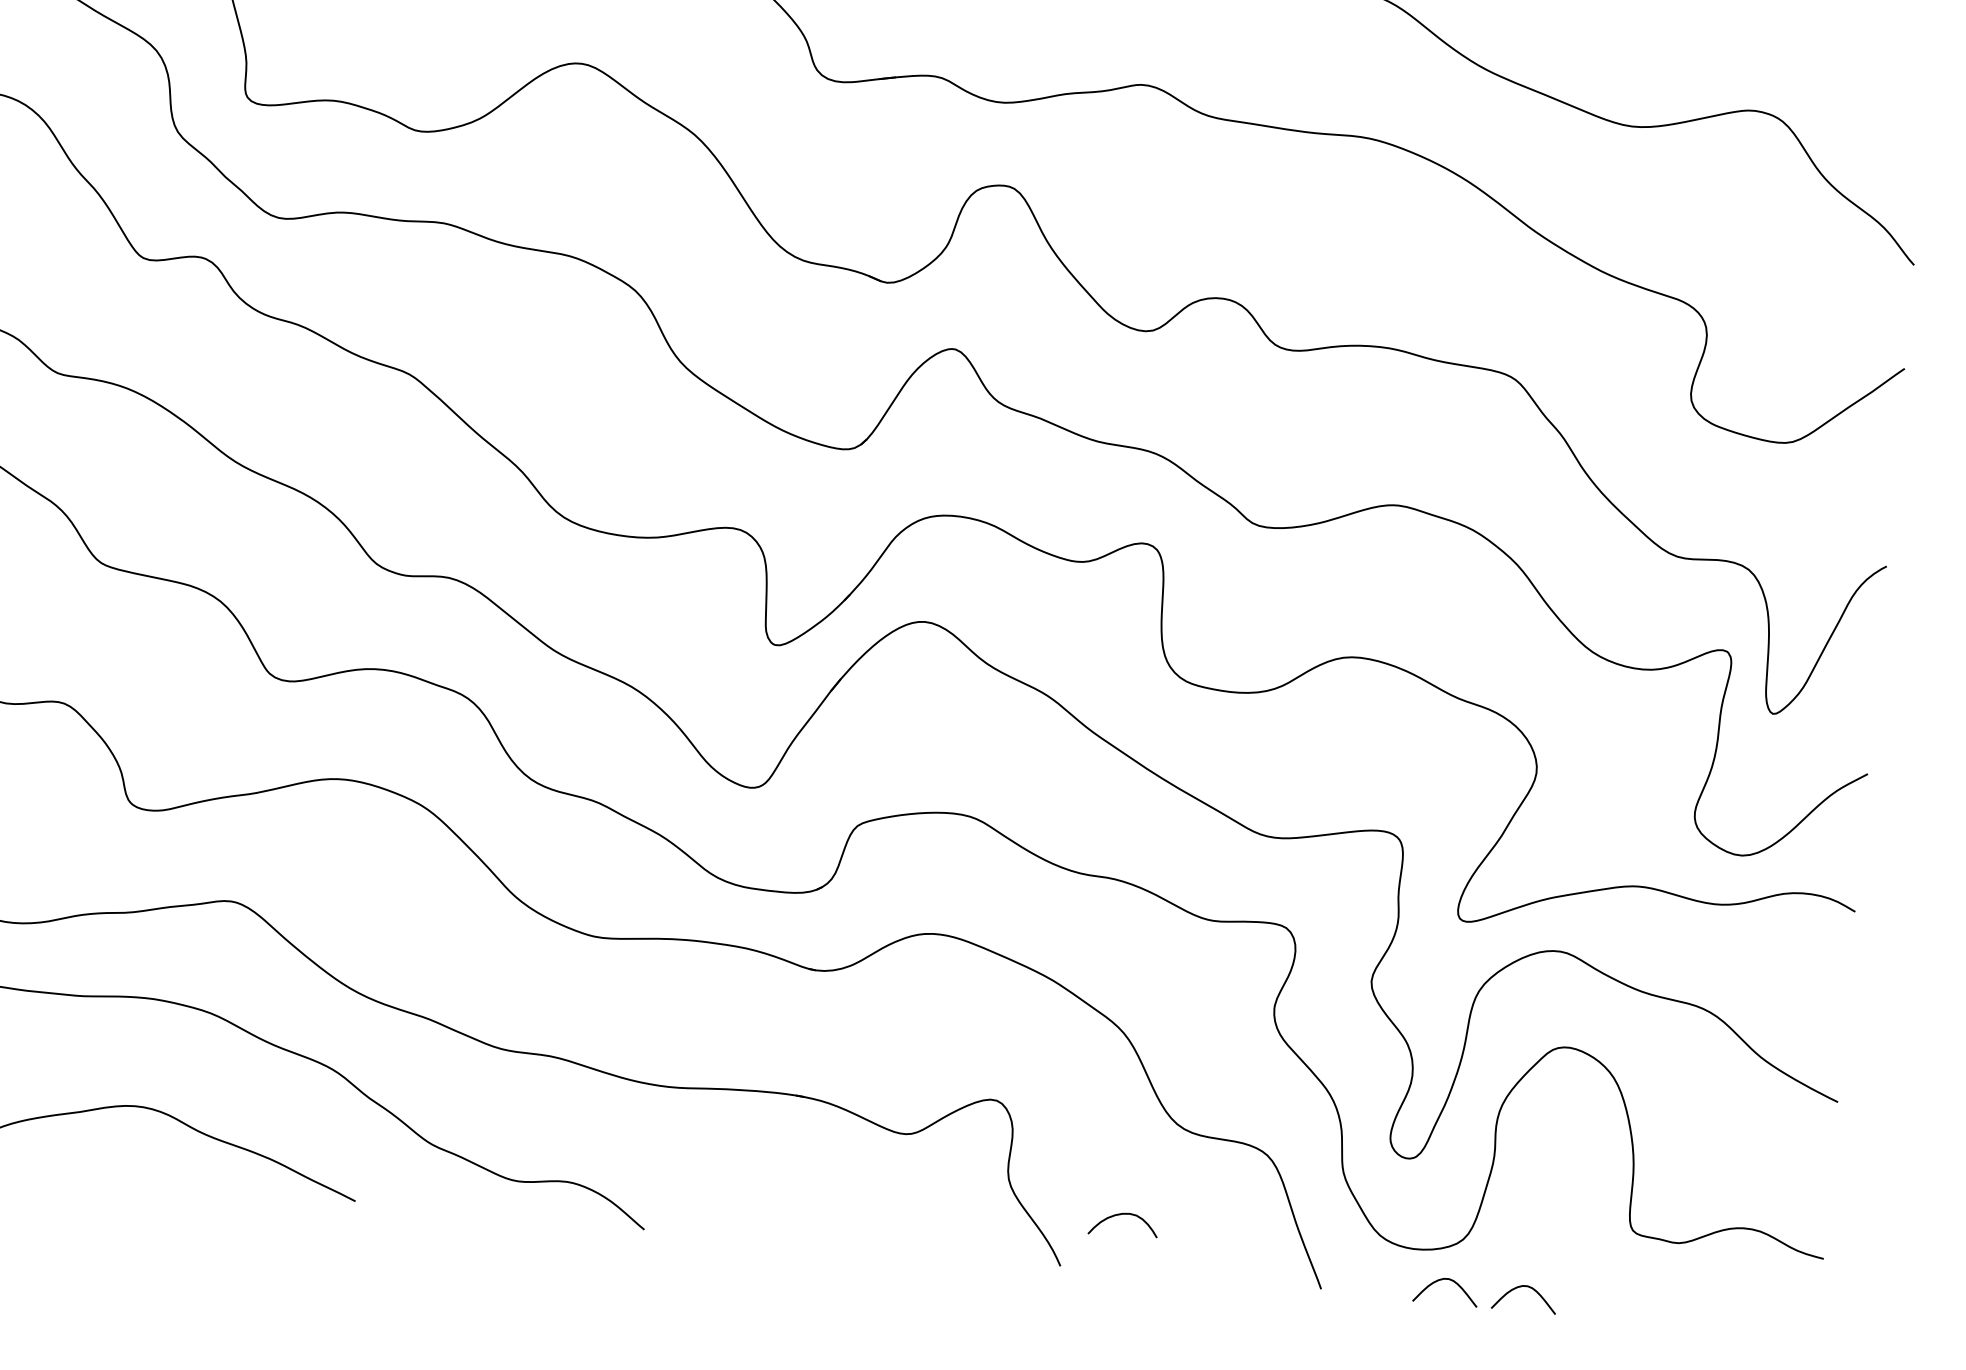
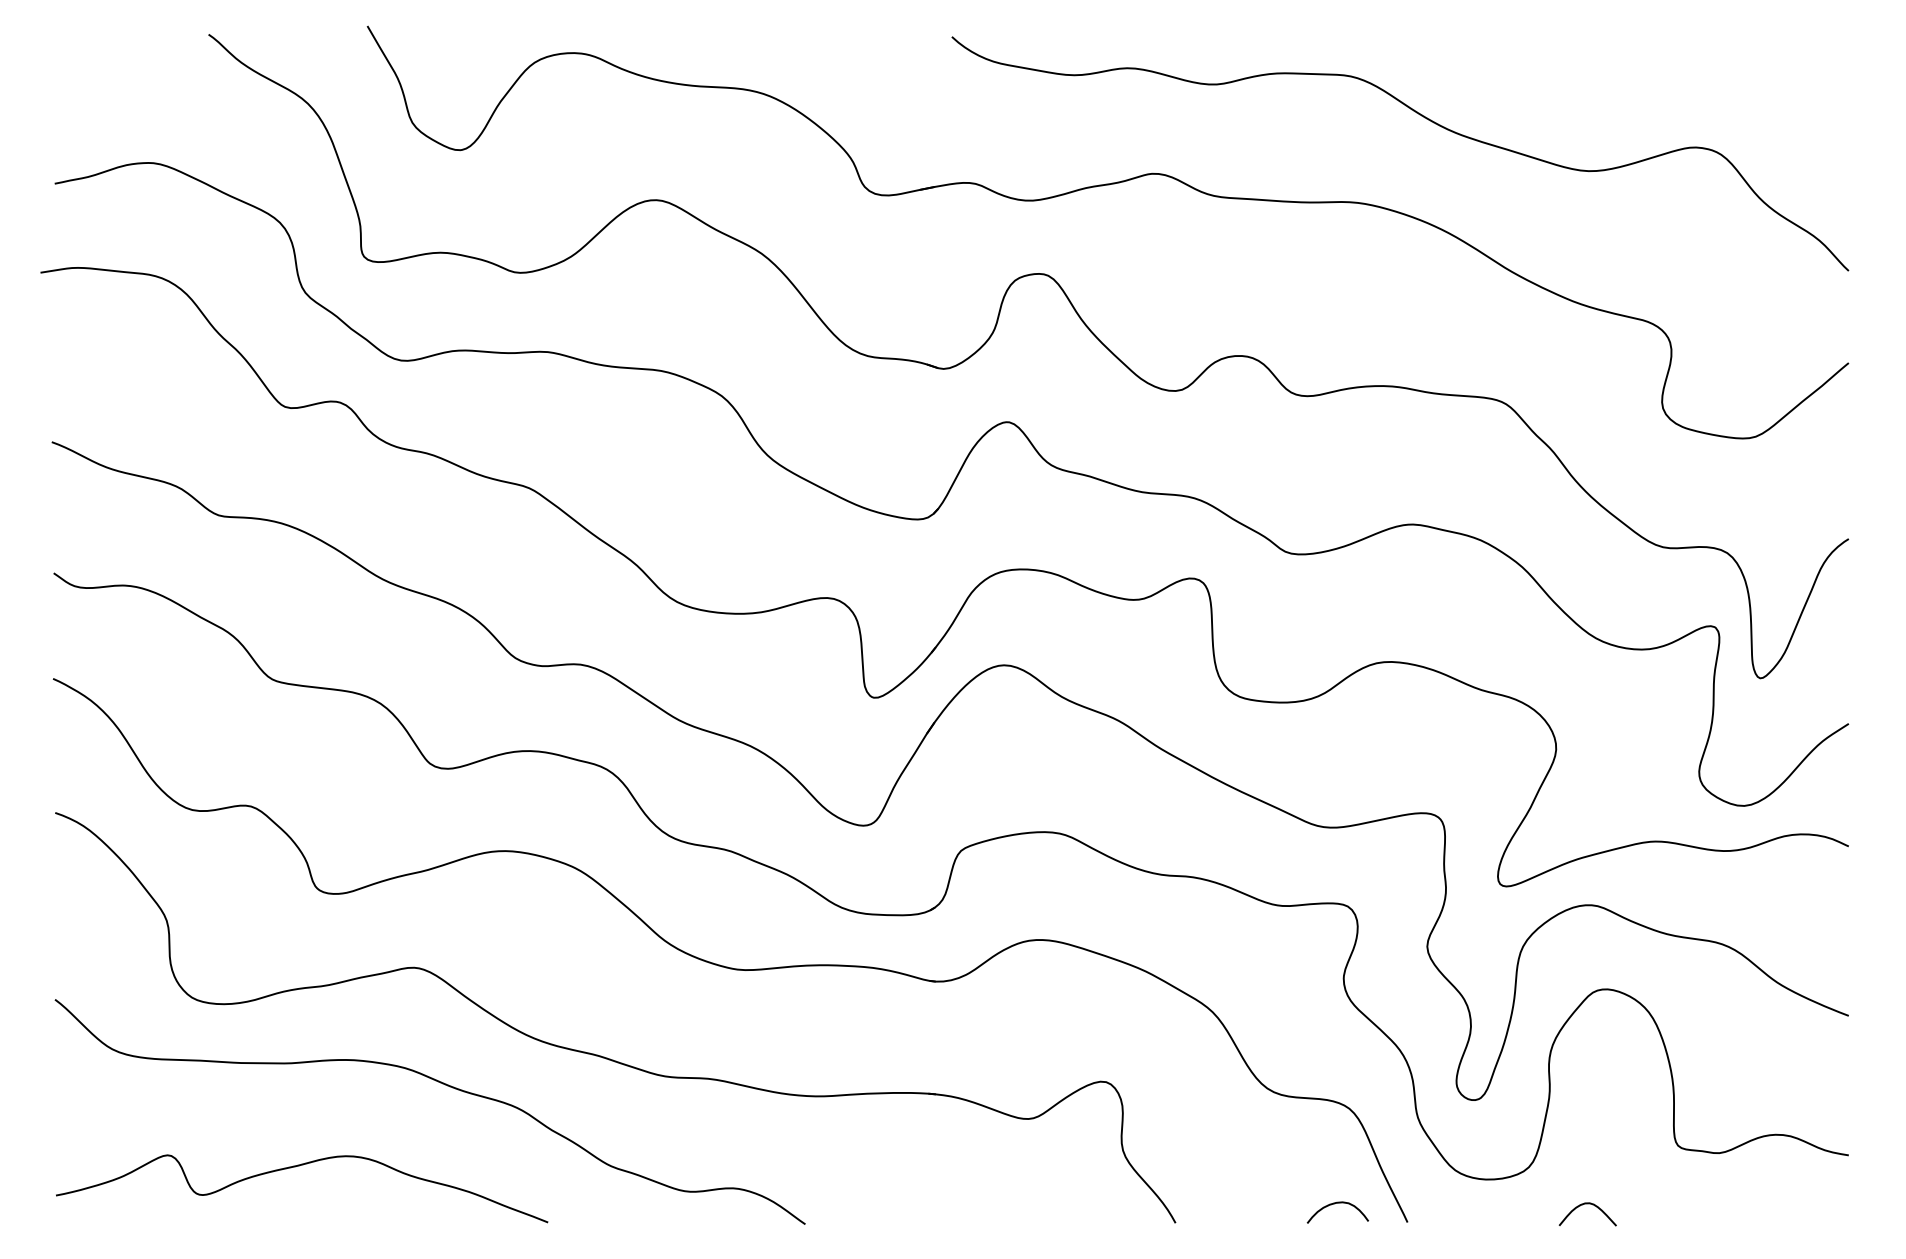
curve: (1120, 1215) -> (1334, 1204), moved
curve: (1446, 1280) -> (1517, 1204), removed

